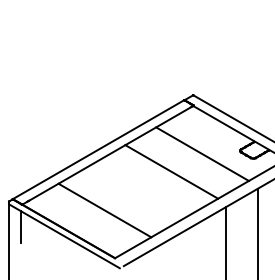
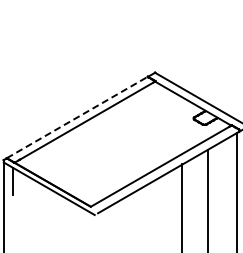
line: (98, 149) -> (77, 117), solid -> dashed
line: (202, 154) -> (162, 121), removed
line: (171, 171) -> (137, 135), removed
line: (104, 210) -> (82, 167), removed

